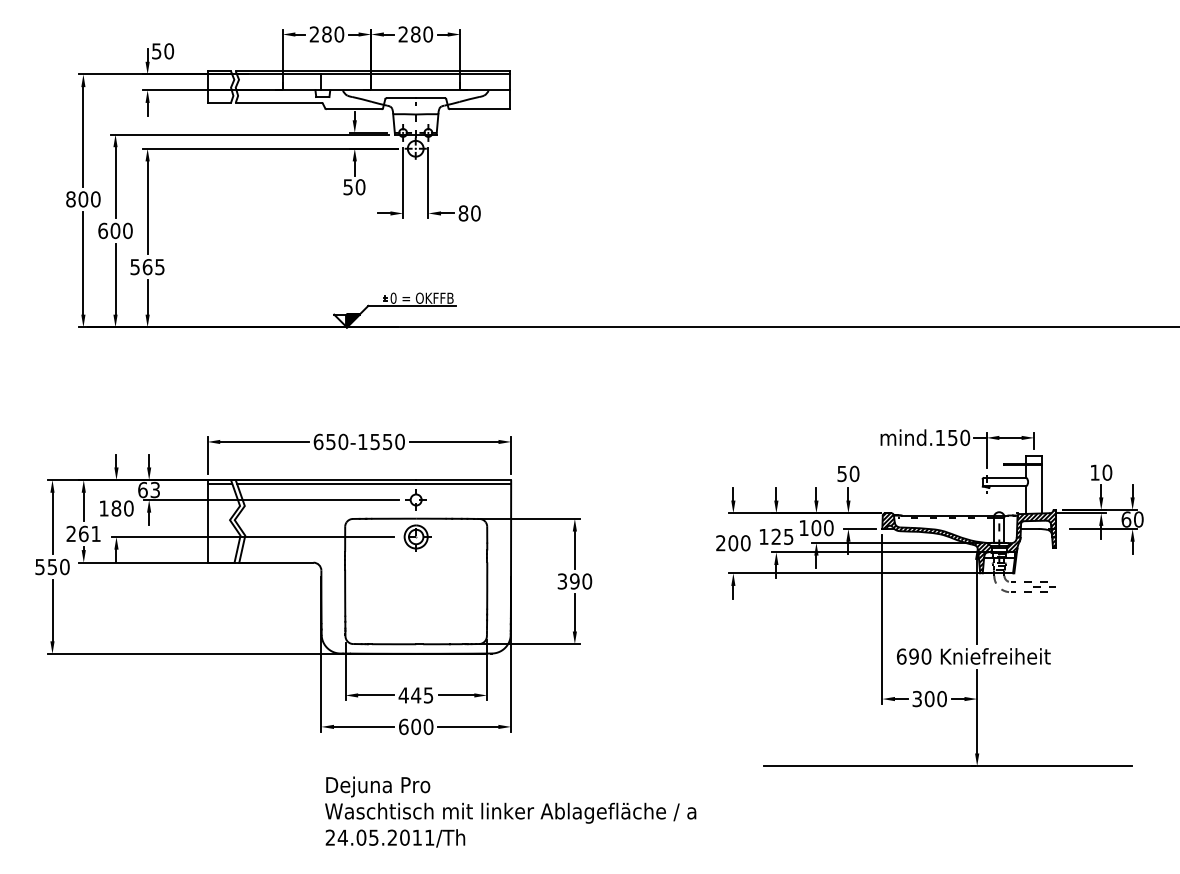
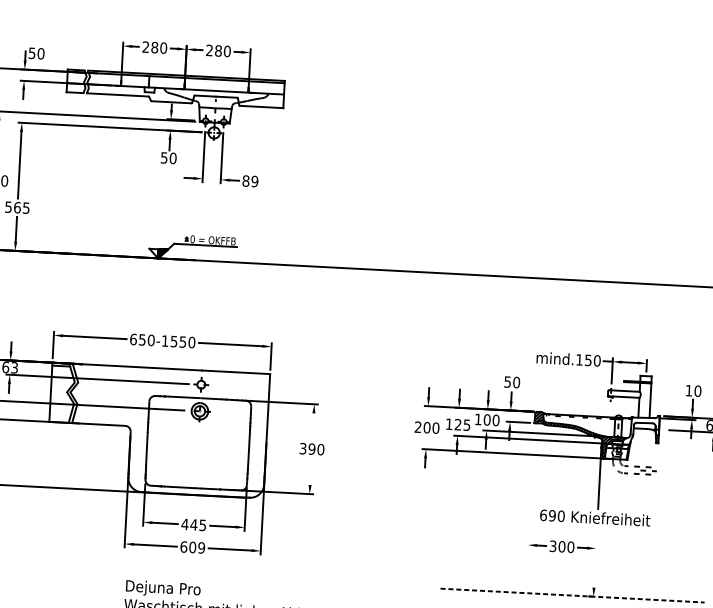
text: (475, 213) -> (254, 181), 80 -> 89
line: (374, 484) -> (172, 372), removed
hatch: (1031, 531) -> (641, 430), removed
line: (574, 549) -> (312, 426), removed
line: (574, 612) -> (310, 471), removed
line: (882, 619) -> (531, 487), removed
line: (977, 711) -> (595, 557), removed
text: (428, 727) -> (201, 548), 600 -> 609
line: (948, 766) -> (572, 595), solid -> dashed

